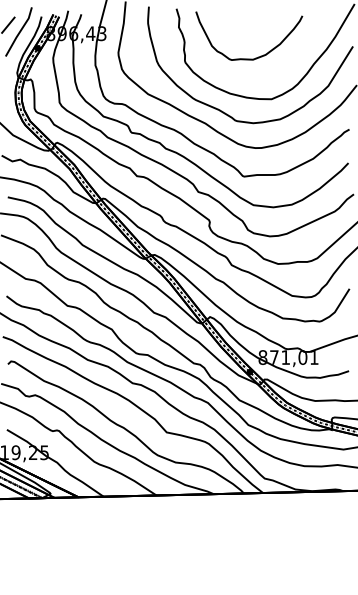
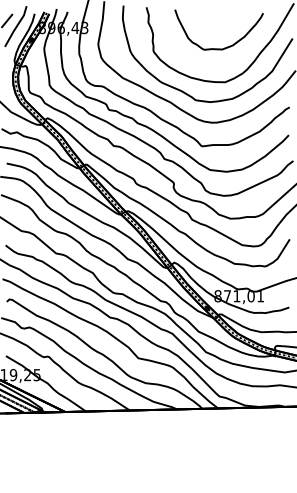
curve: (255, 57) -> (224, 47), moved

